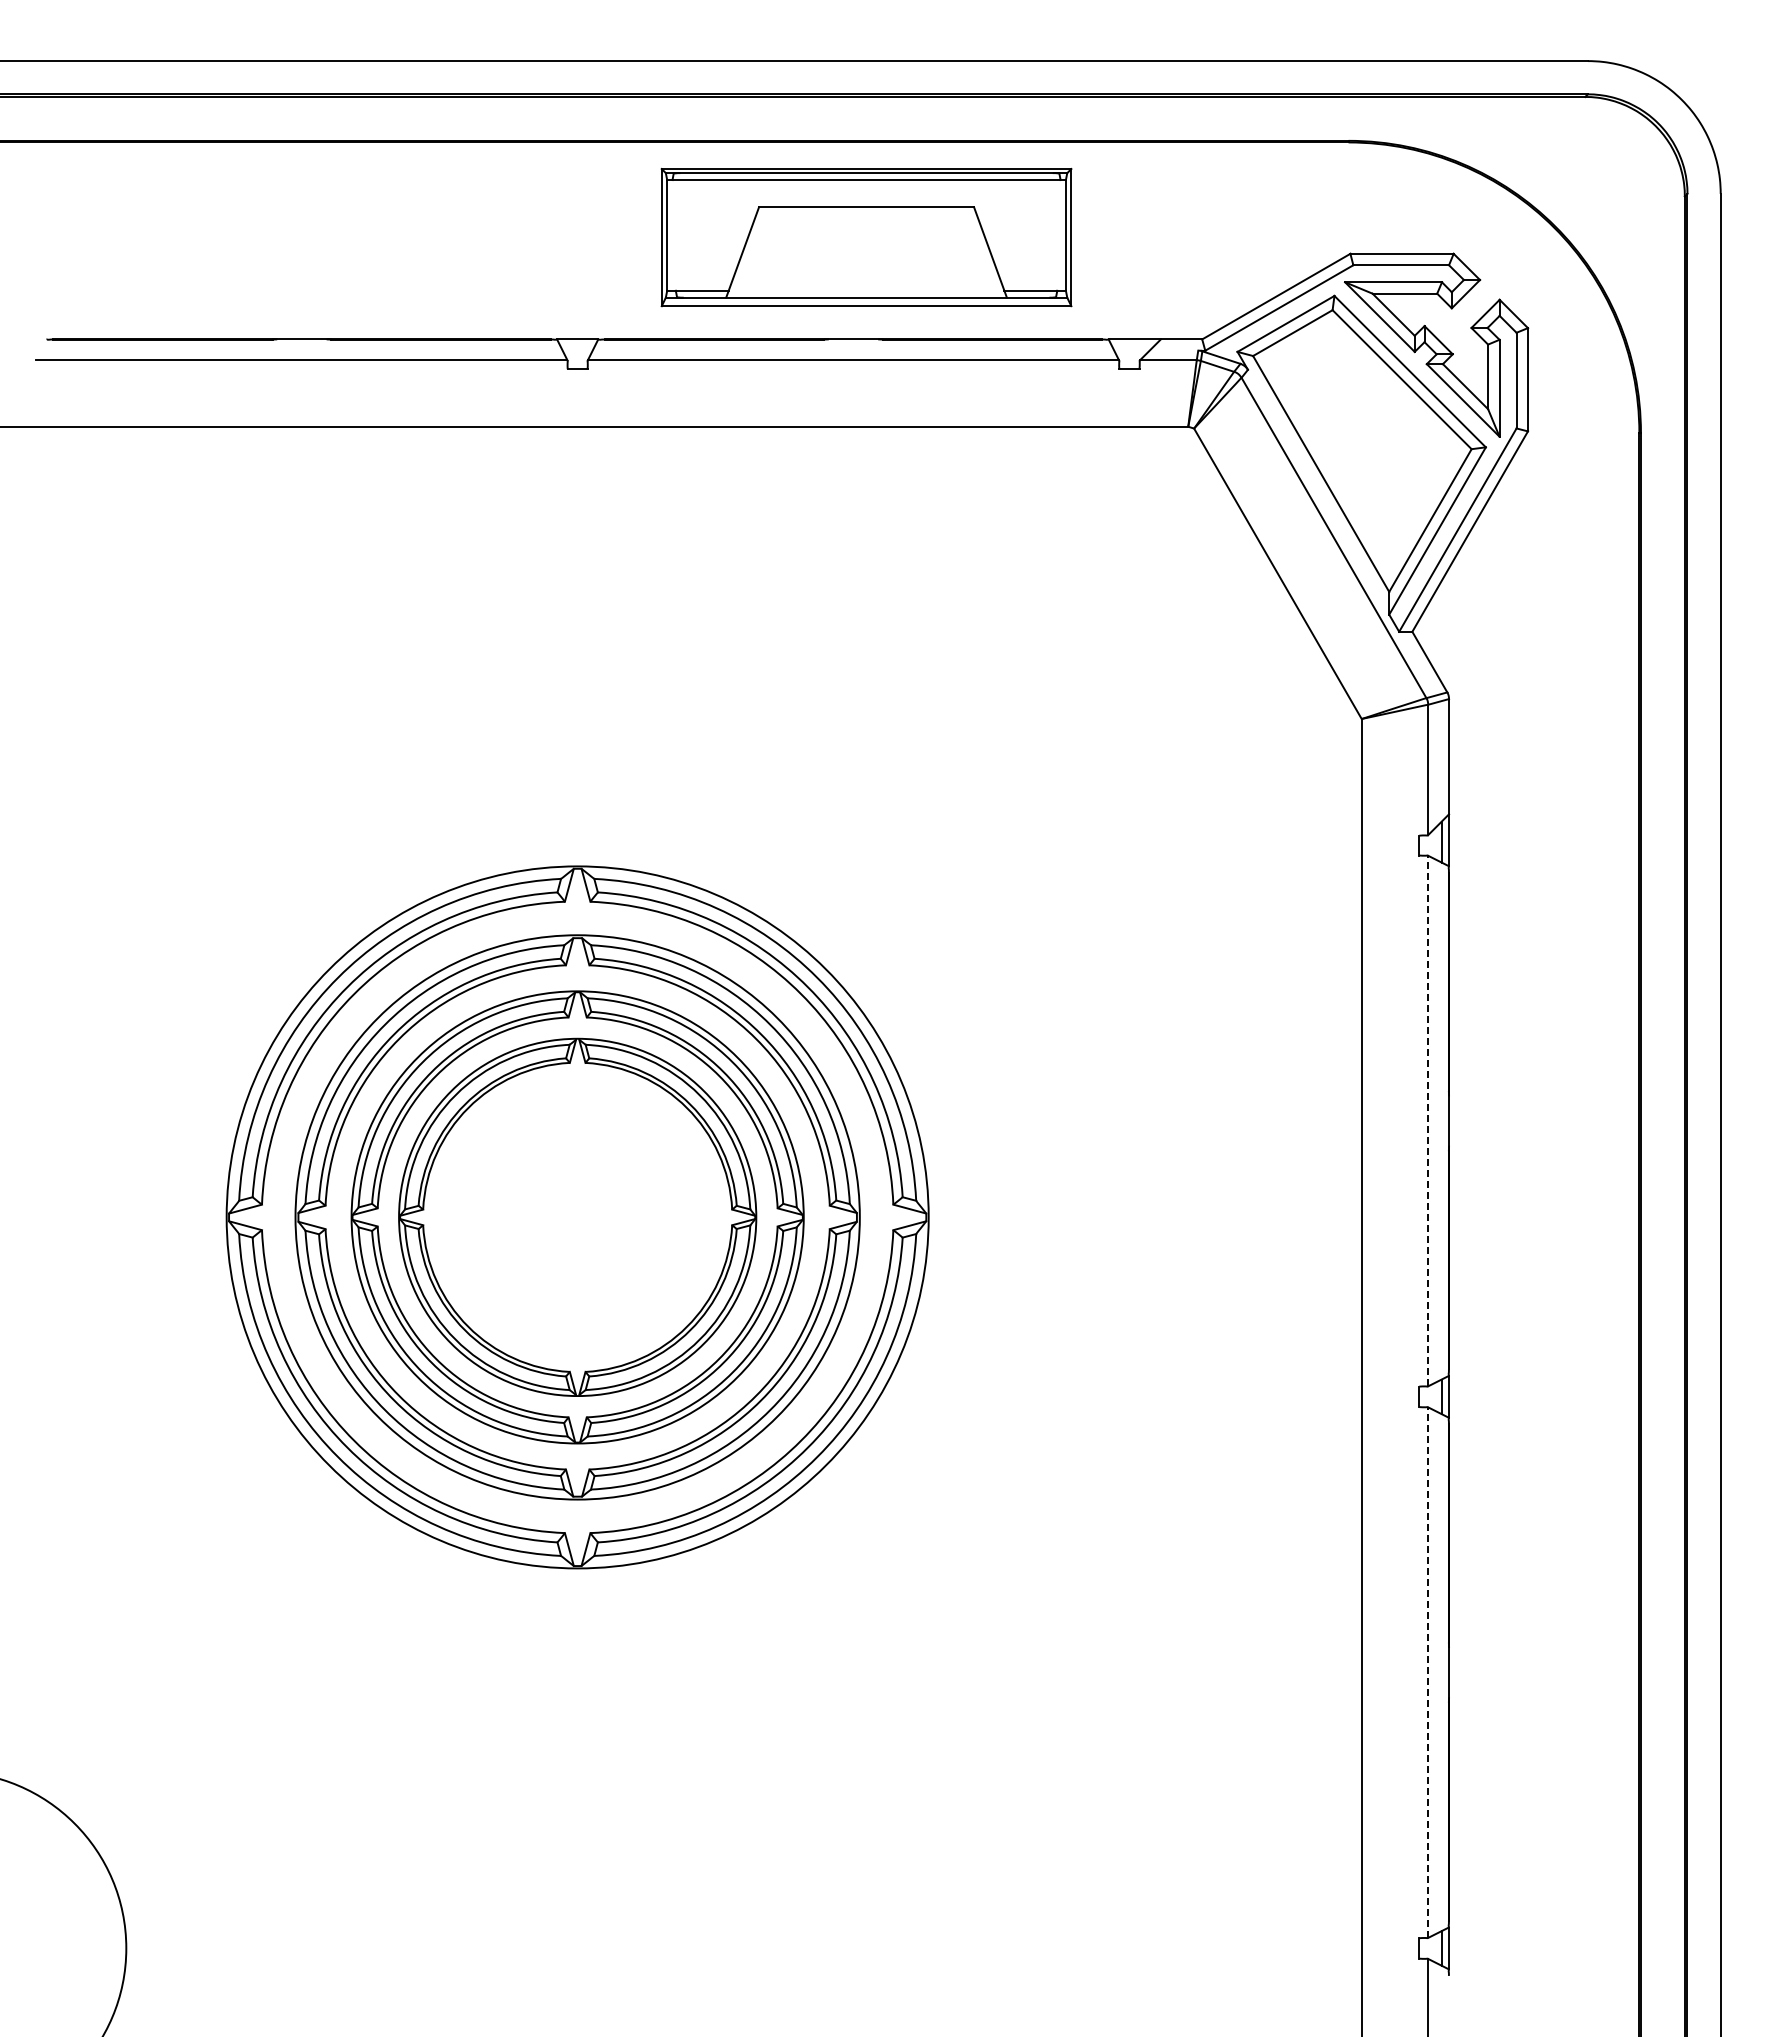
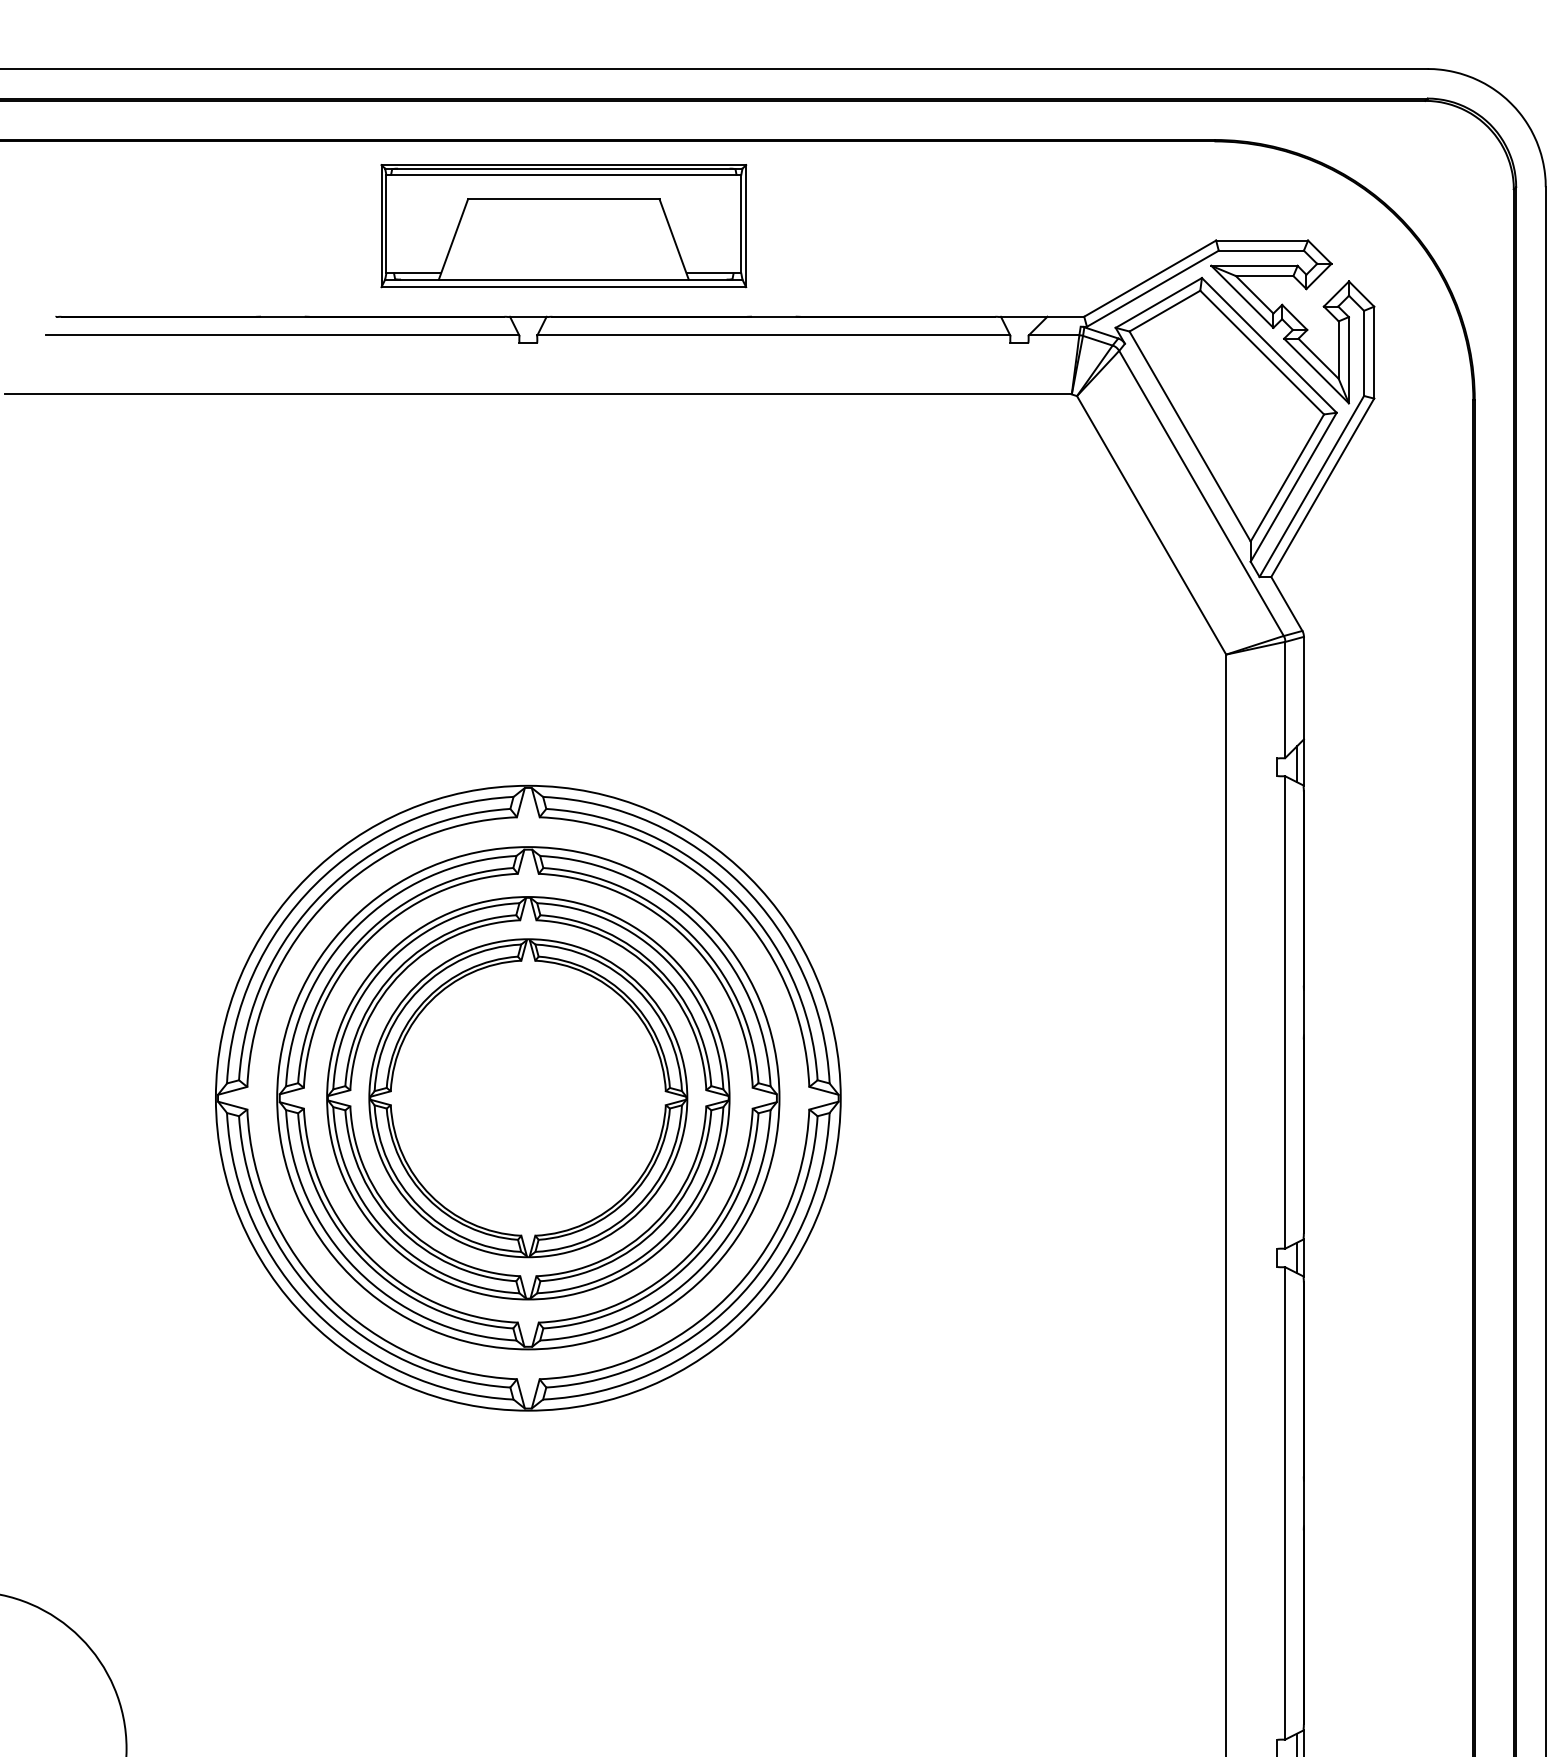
part: (866, 237) -> (563, 226), moved
line: (1428, 1120) -> (1285, 1011), dashed -> solid
line: (1428, 1672) -> (1285, 1503), dashed -> solid

